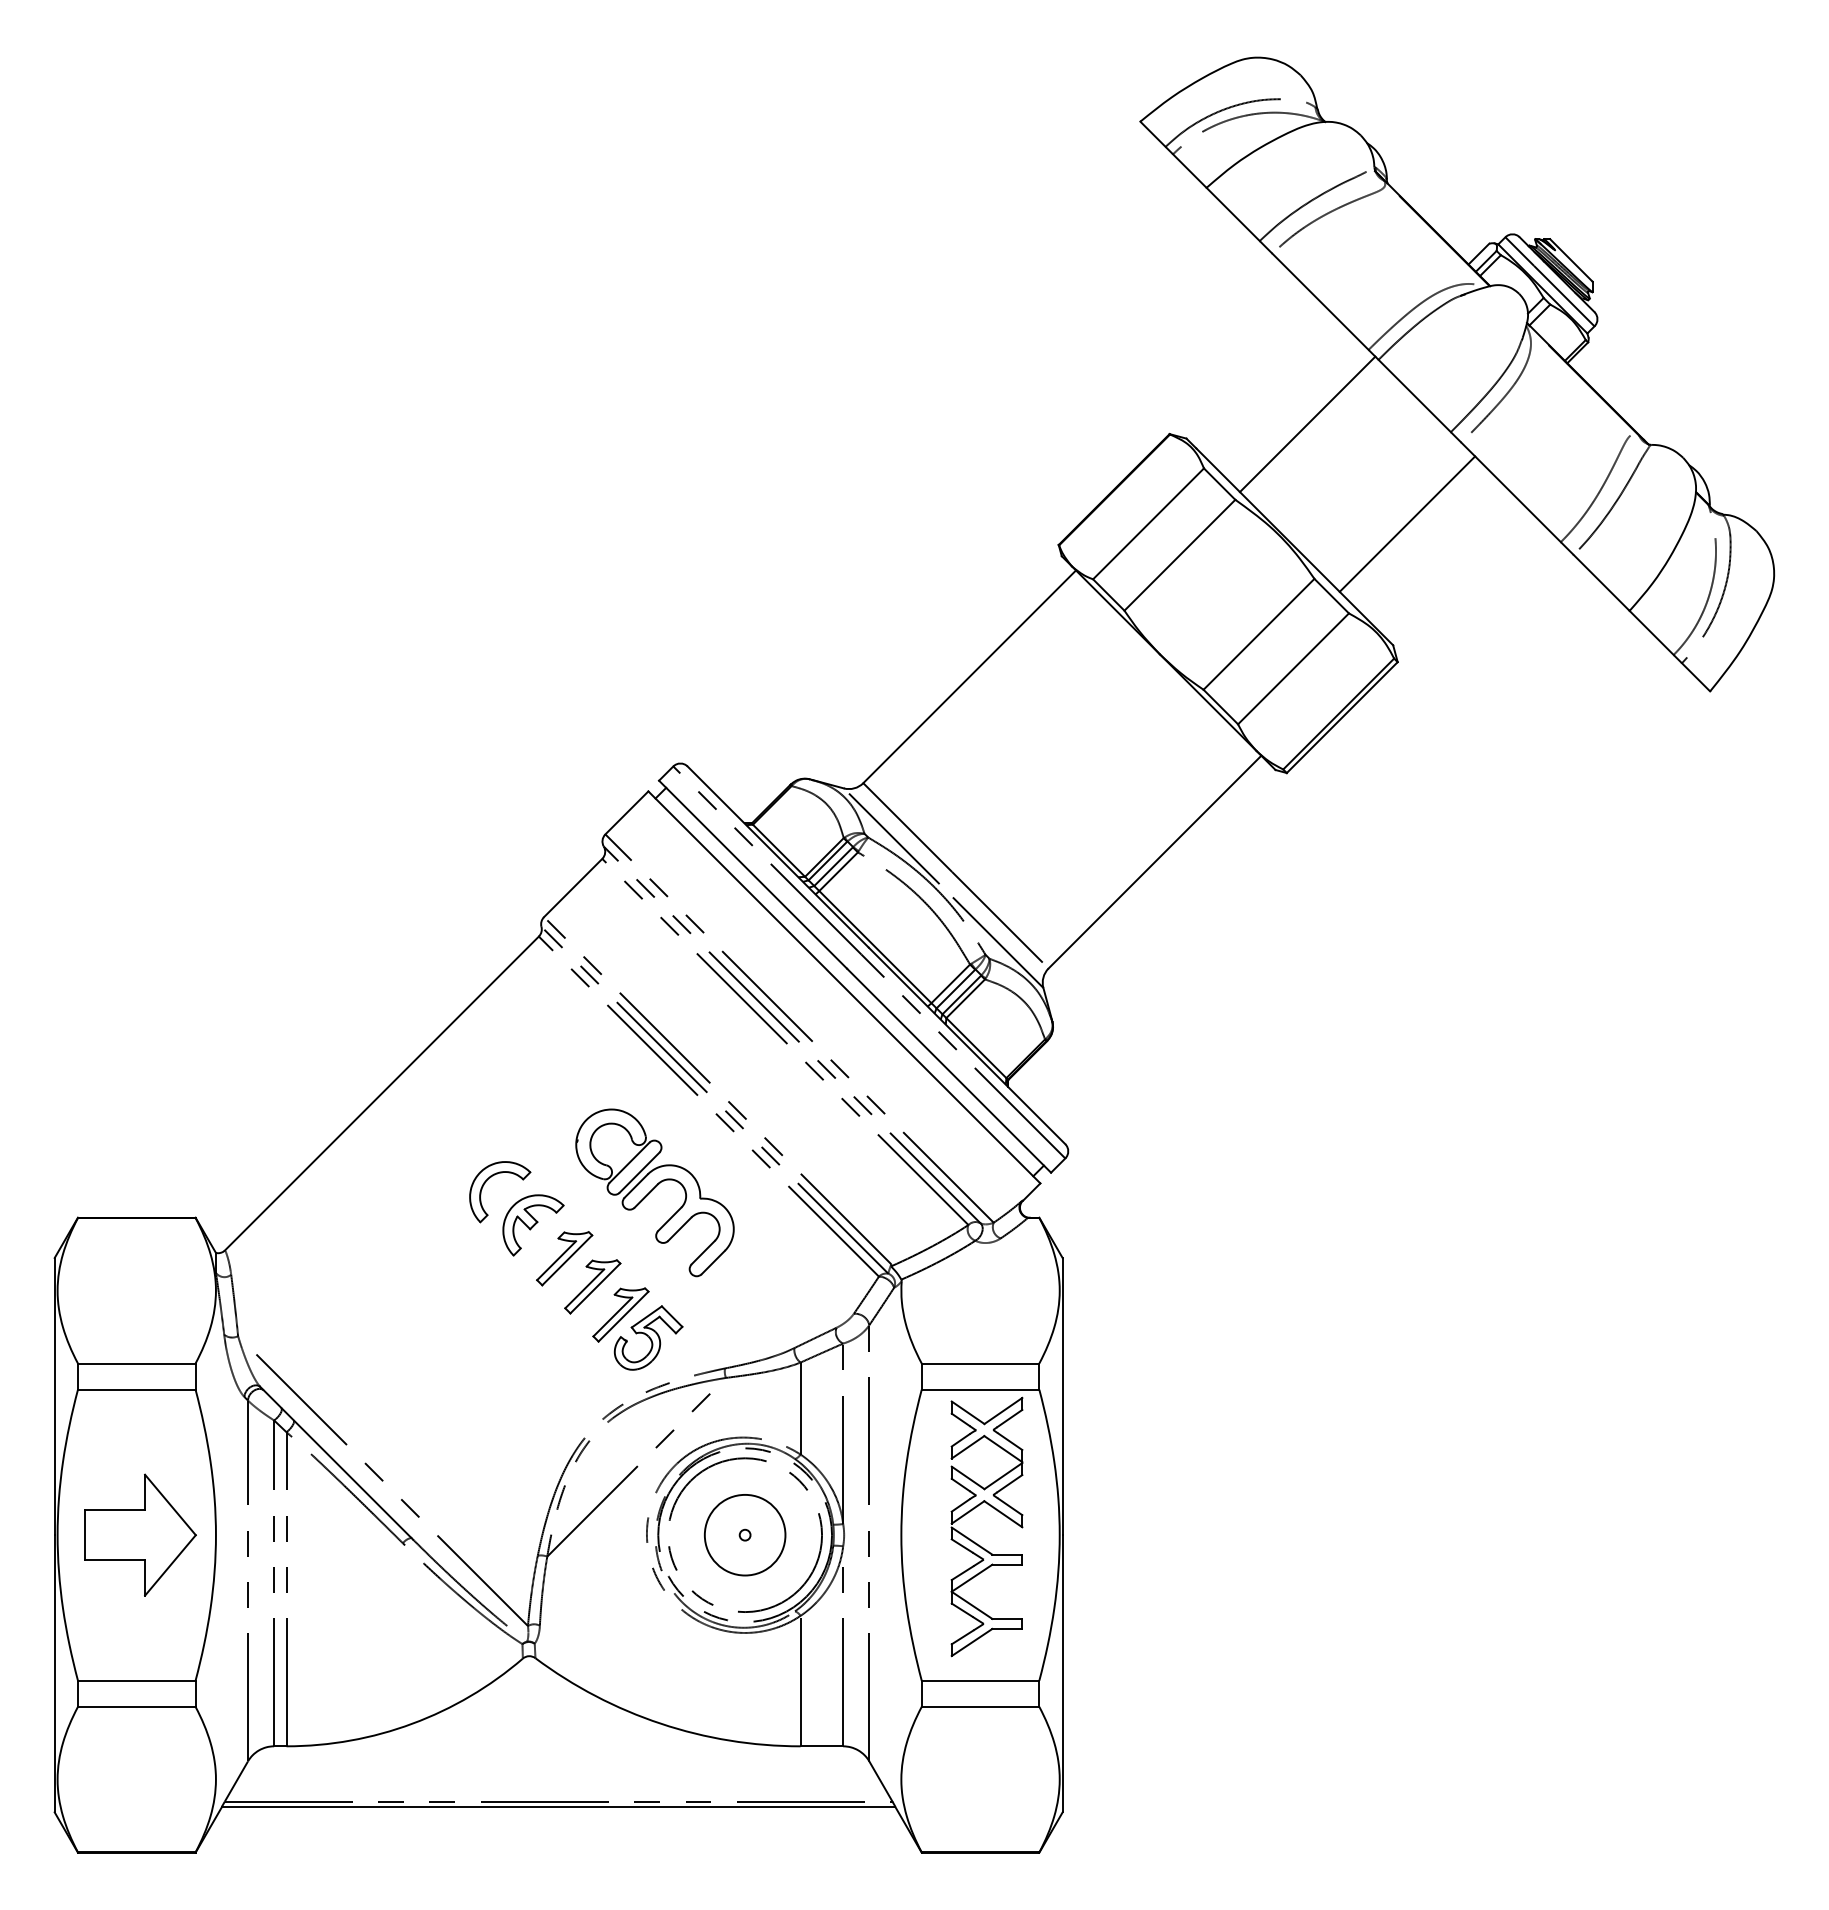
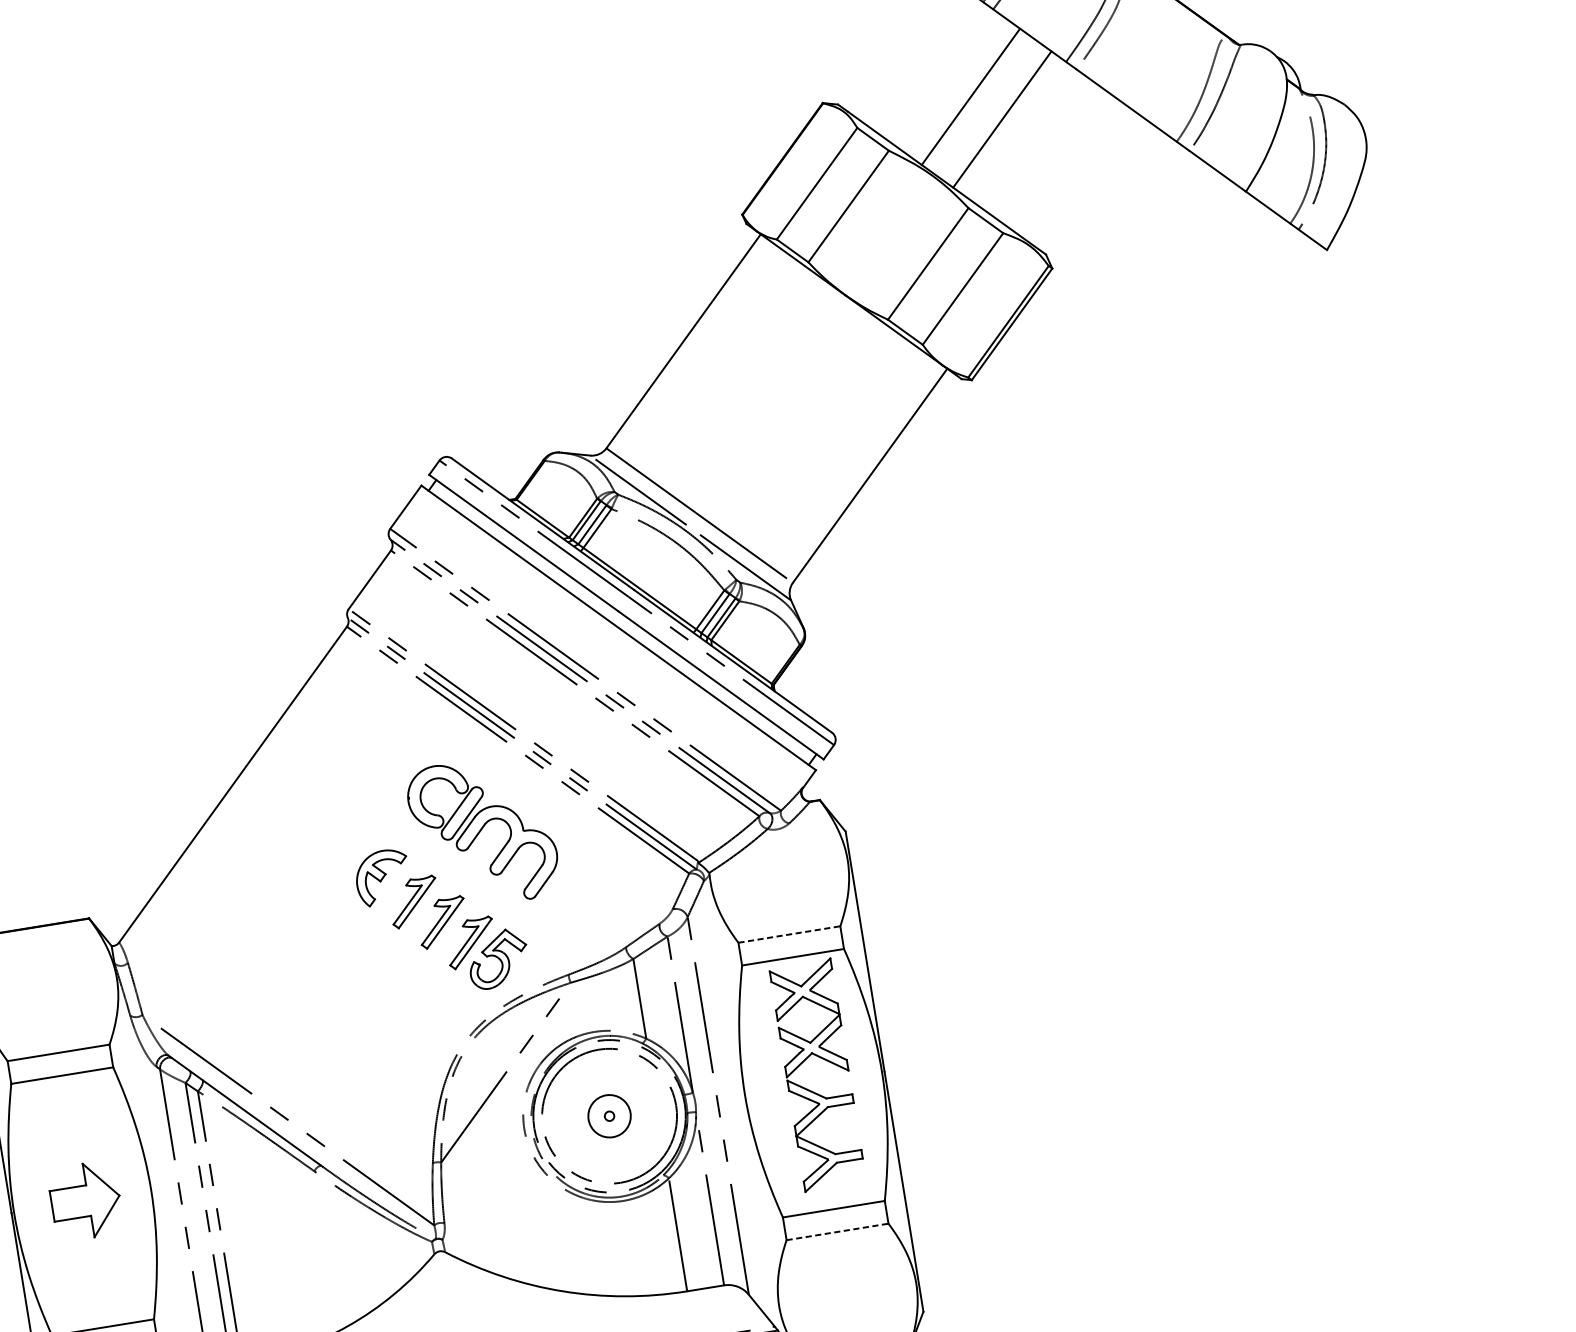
line: (1307, 424) -> (1002, 119), moved
line: (1407, 523) -> (970, 96), moved
part: (490, 1178) -> (338, 843), removed
line: (980, 1363) -> (789, 934), solid -> dashed
part: (140, 1534) -> (85, 1200), size x0.7
circle: (744, 1534) -> (608, 1115), size x0.6
line: (980, 1706) -> (837, 1231), solid -> dashed

